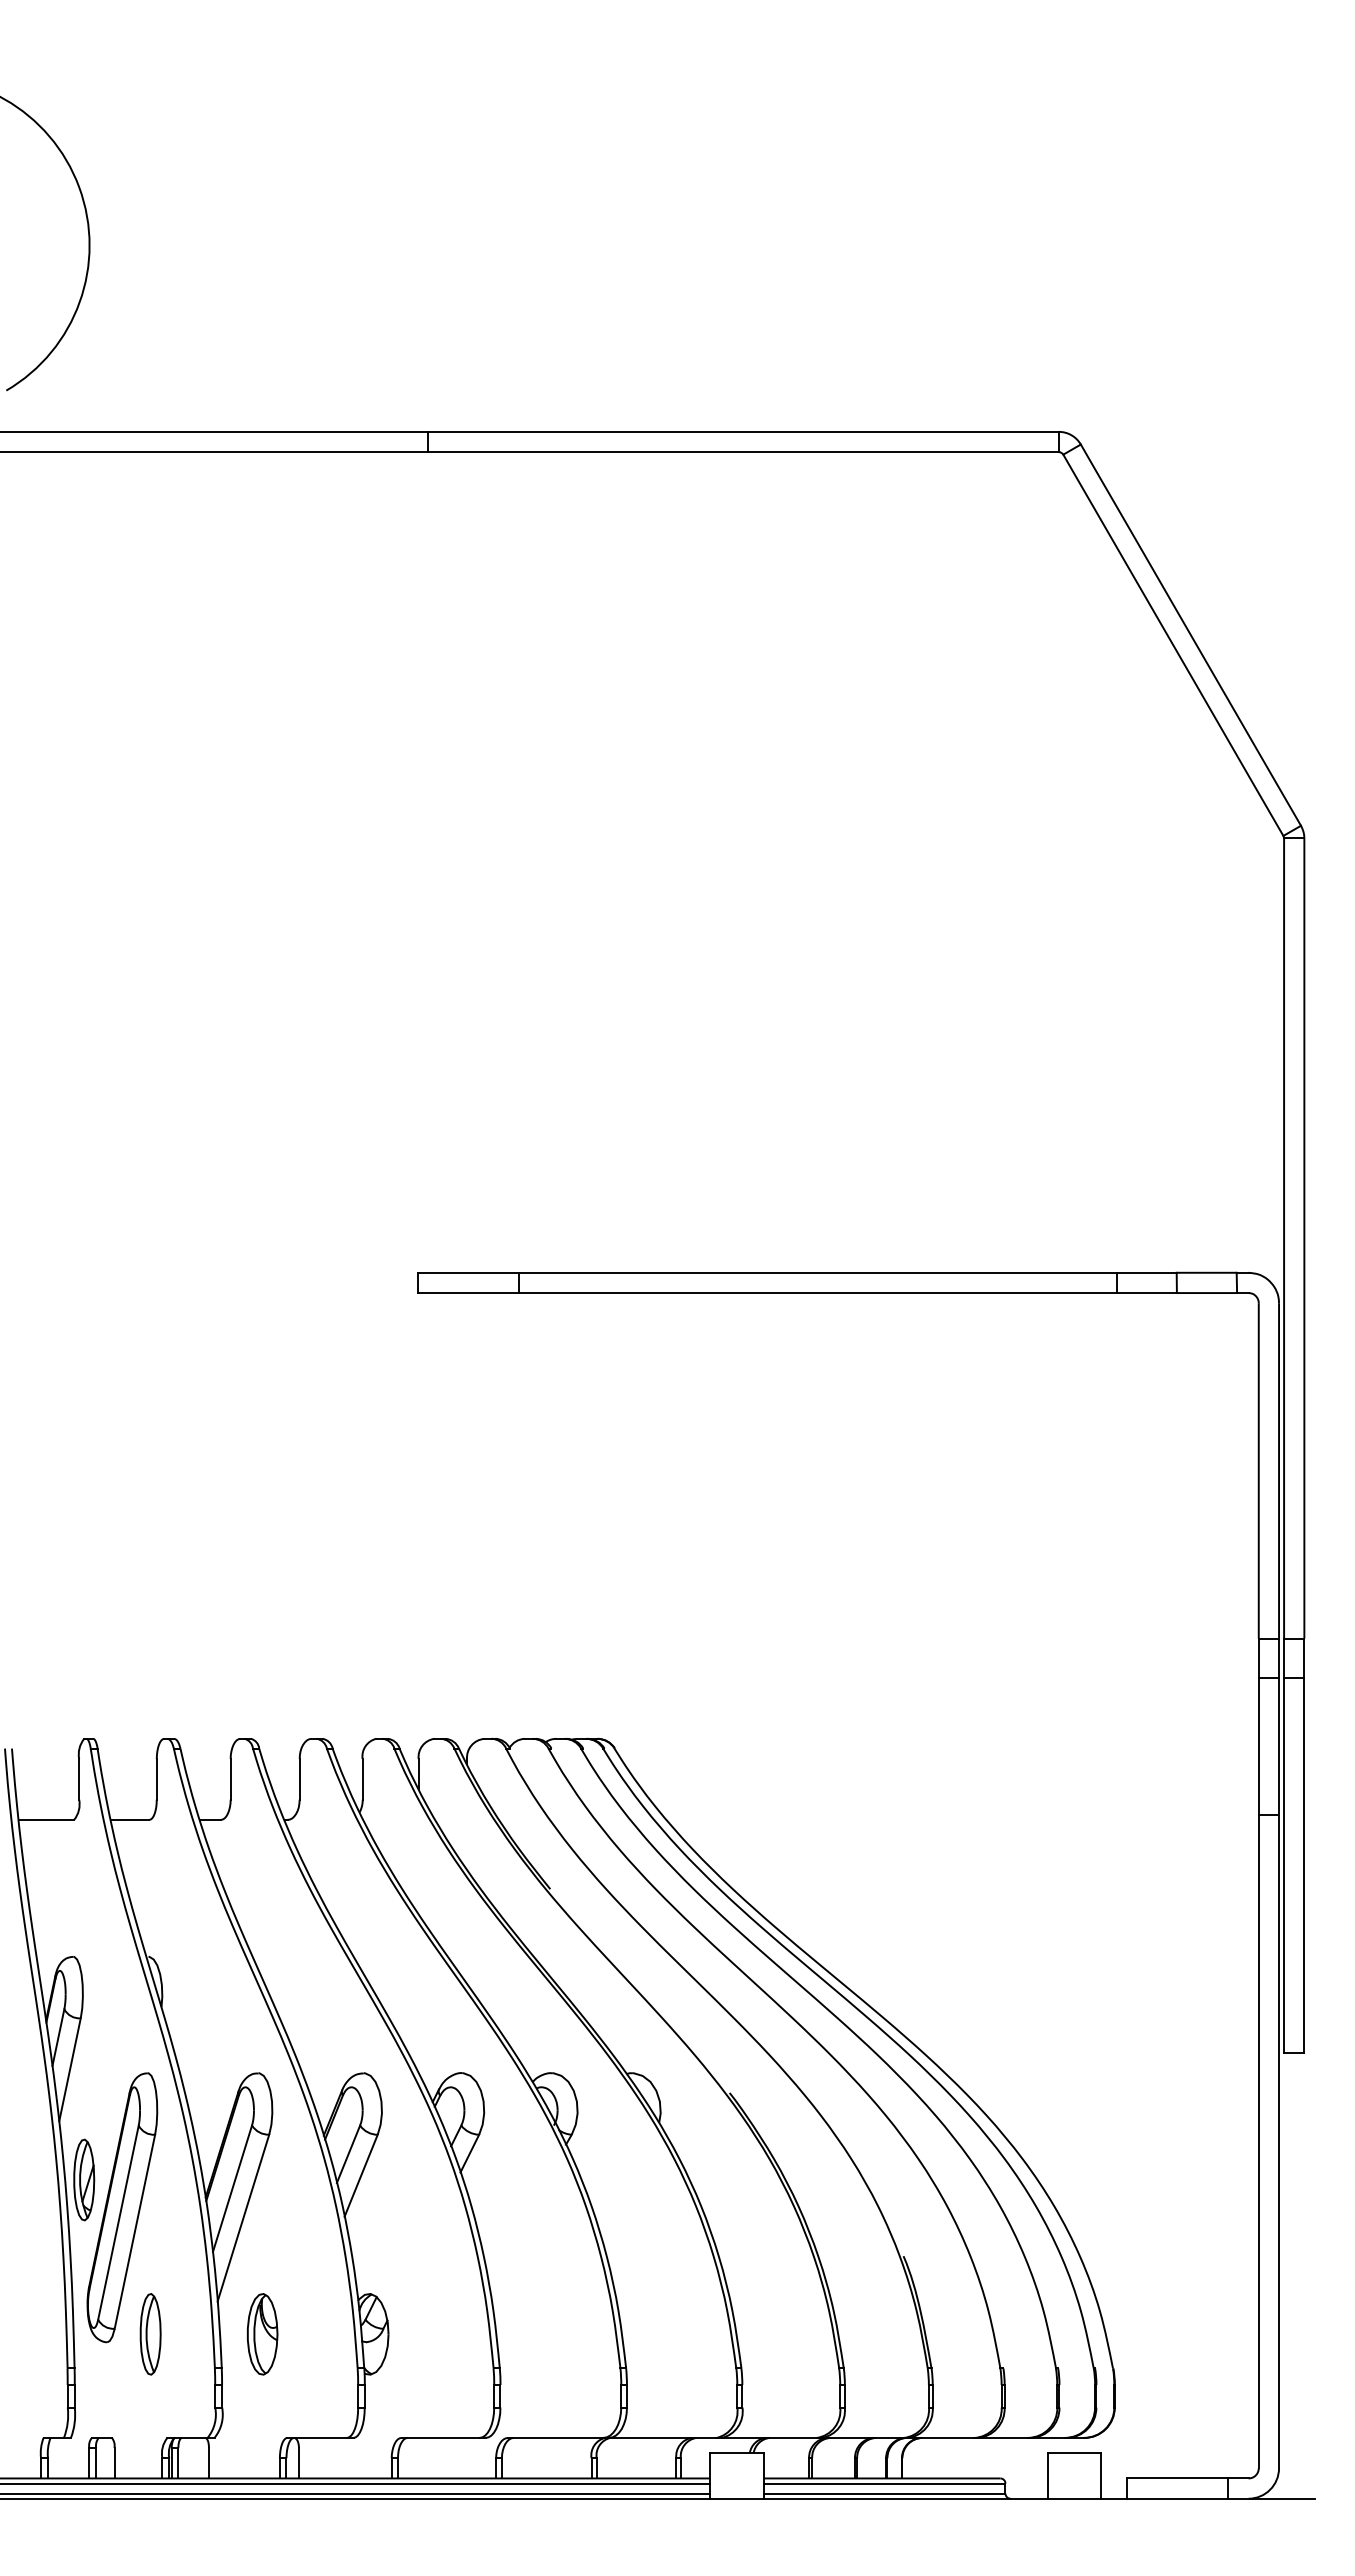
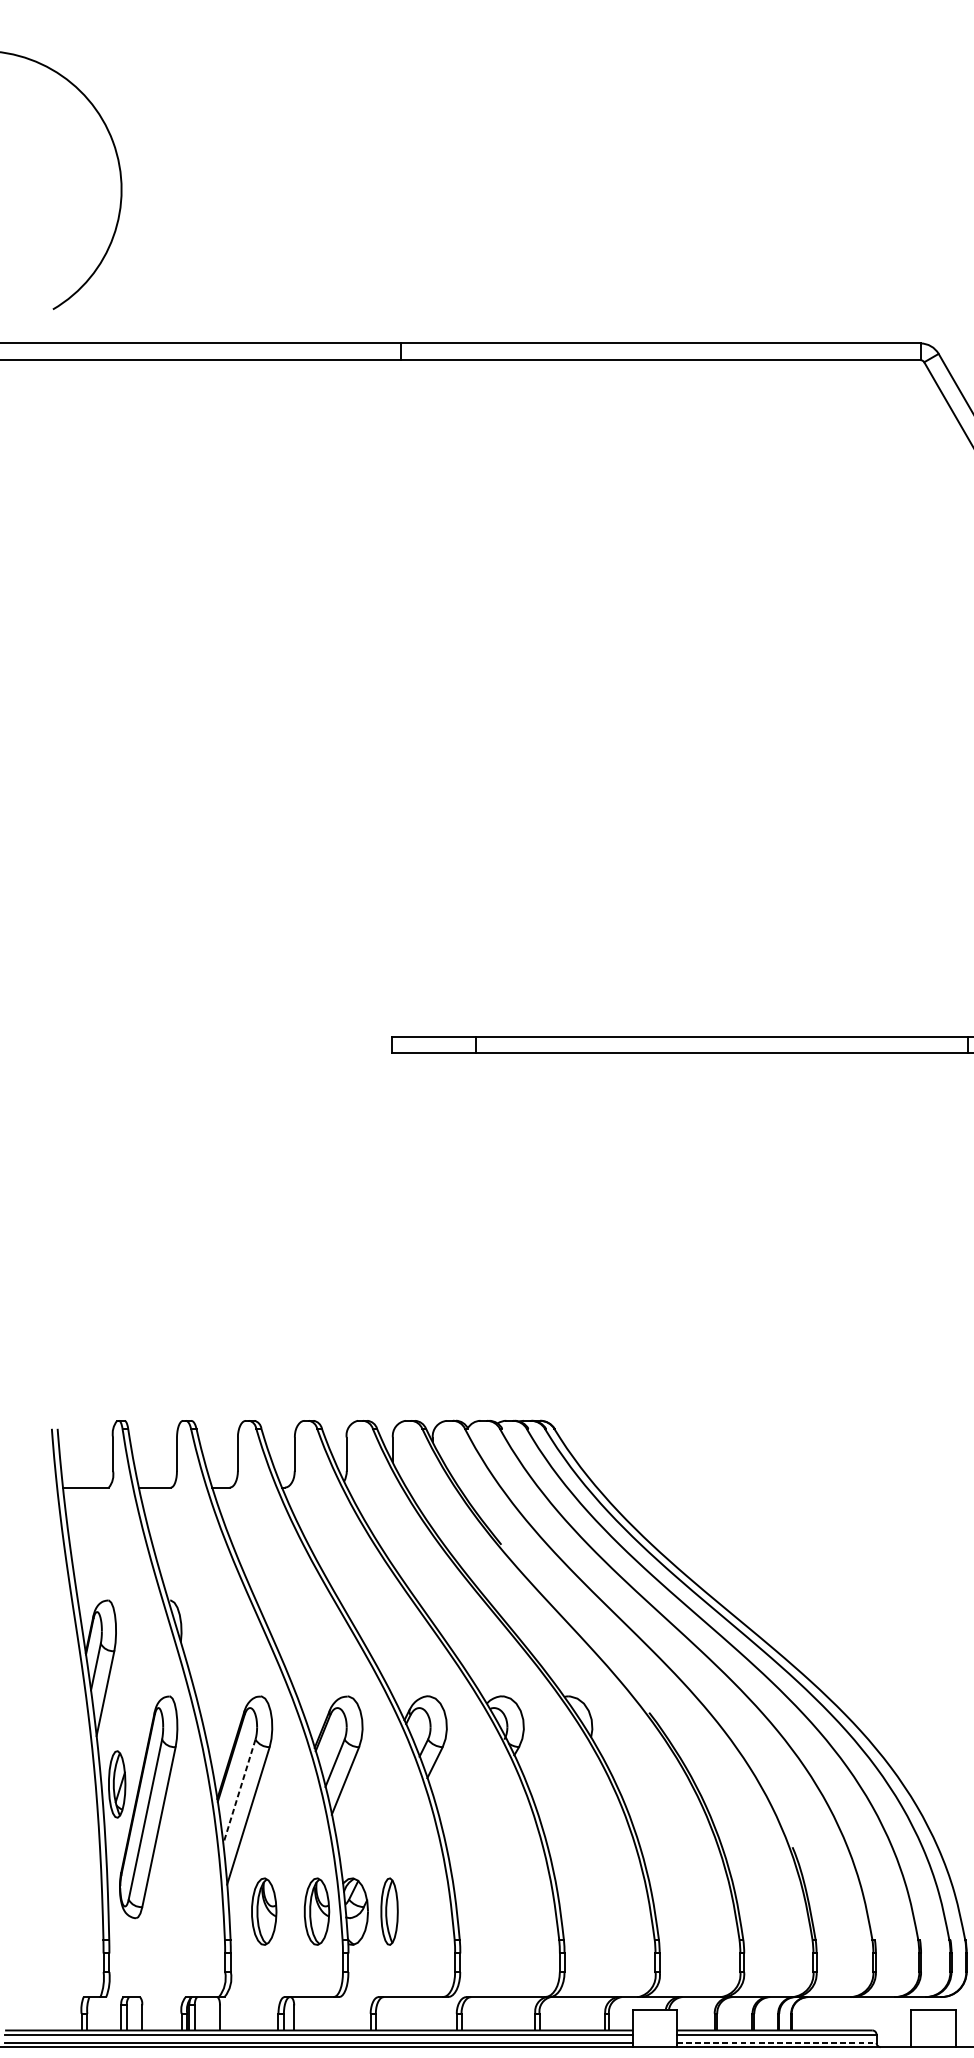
line: (232, 2189) -> (239, 1792), solid -> dashed
part: (150, 2334) -> (389, 1911), moved
part: (326, 2334) -> (316, 1911), added
line: (884, 2493) -> (776, 2042), solid -> dashed

